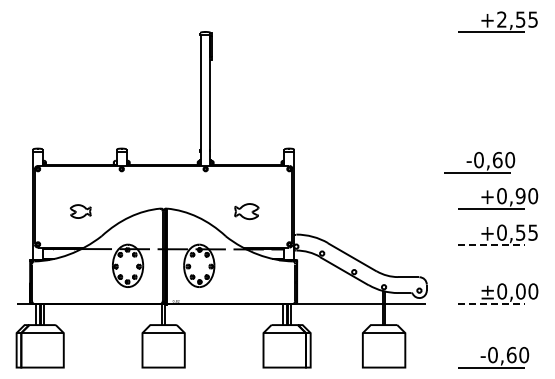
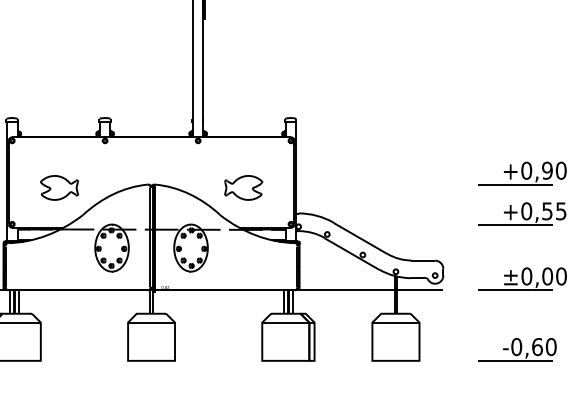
part: (479, 162) -> (501, 133), removed
part: (80, 211) -> (59, 187), size x1.67
part: (246, 211) -> (243, 187), size x1.43
line: (491, 245) -> (515, 225), dashed -> solid
line: (491, 303) -> (515, 289), dashed -> solid

